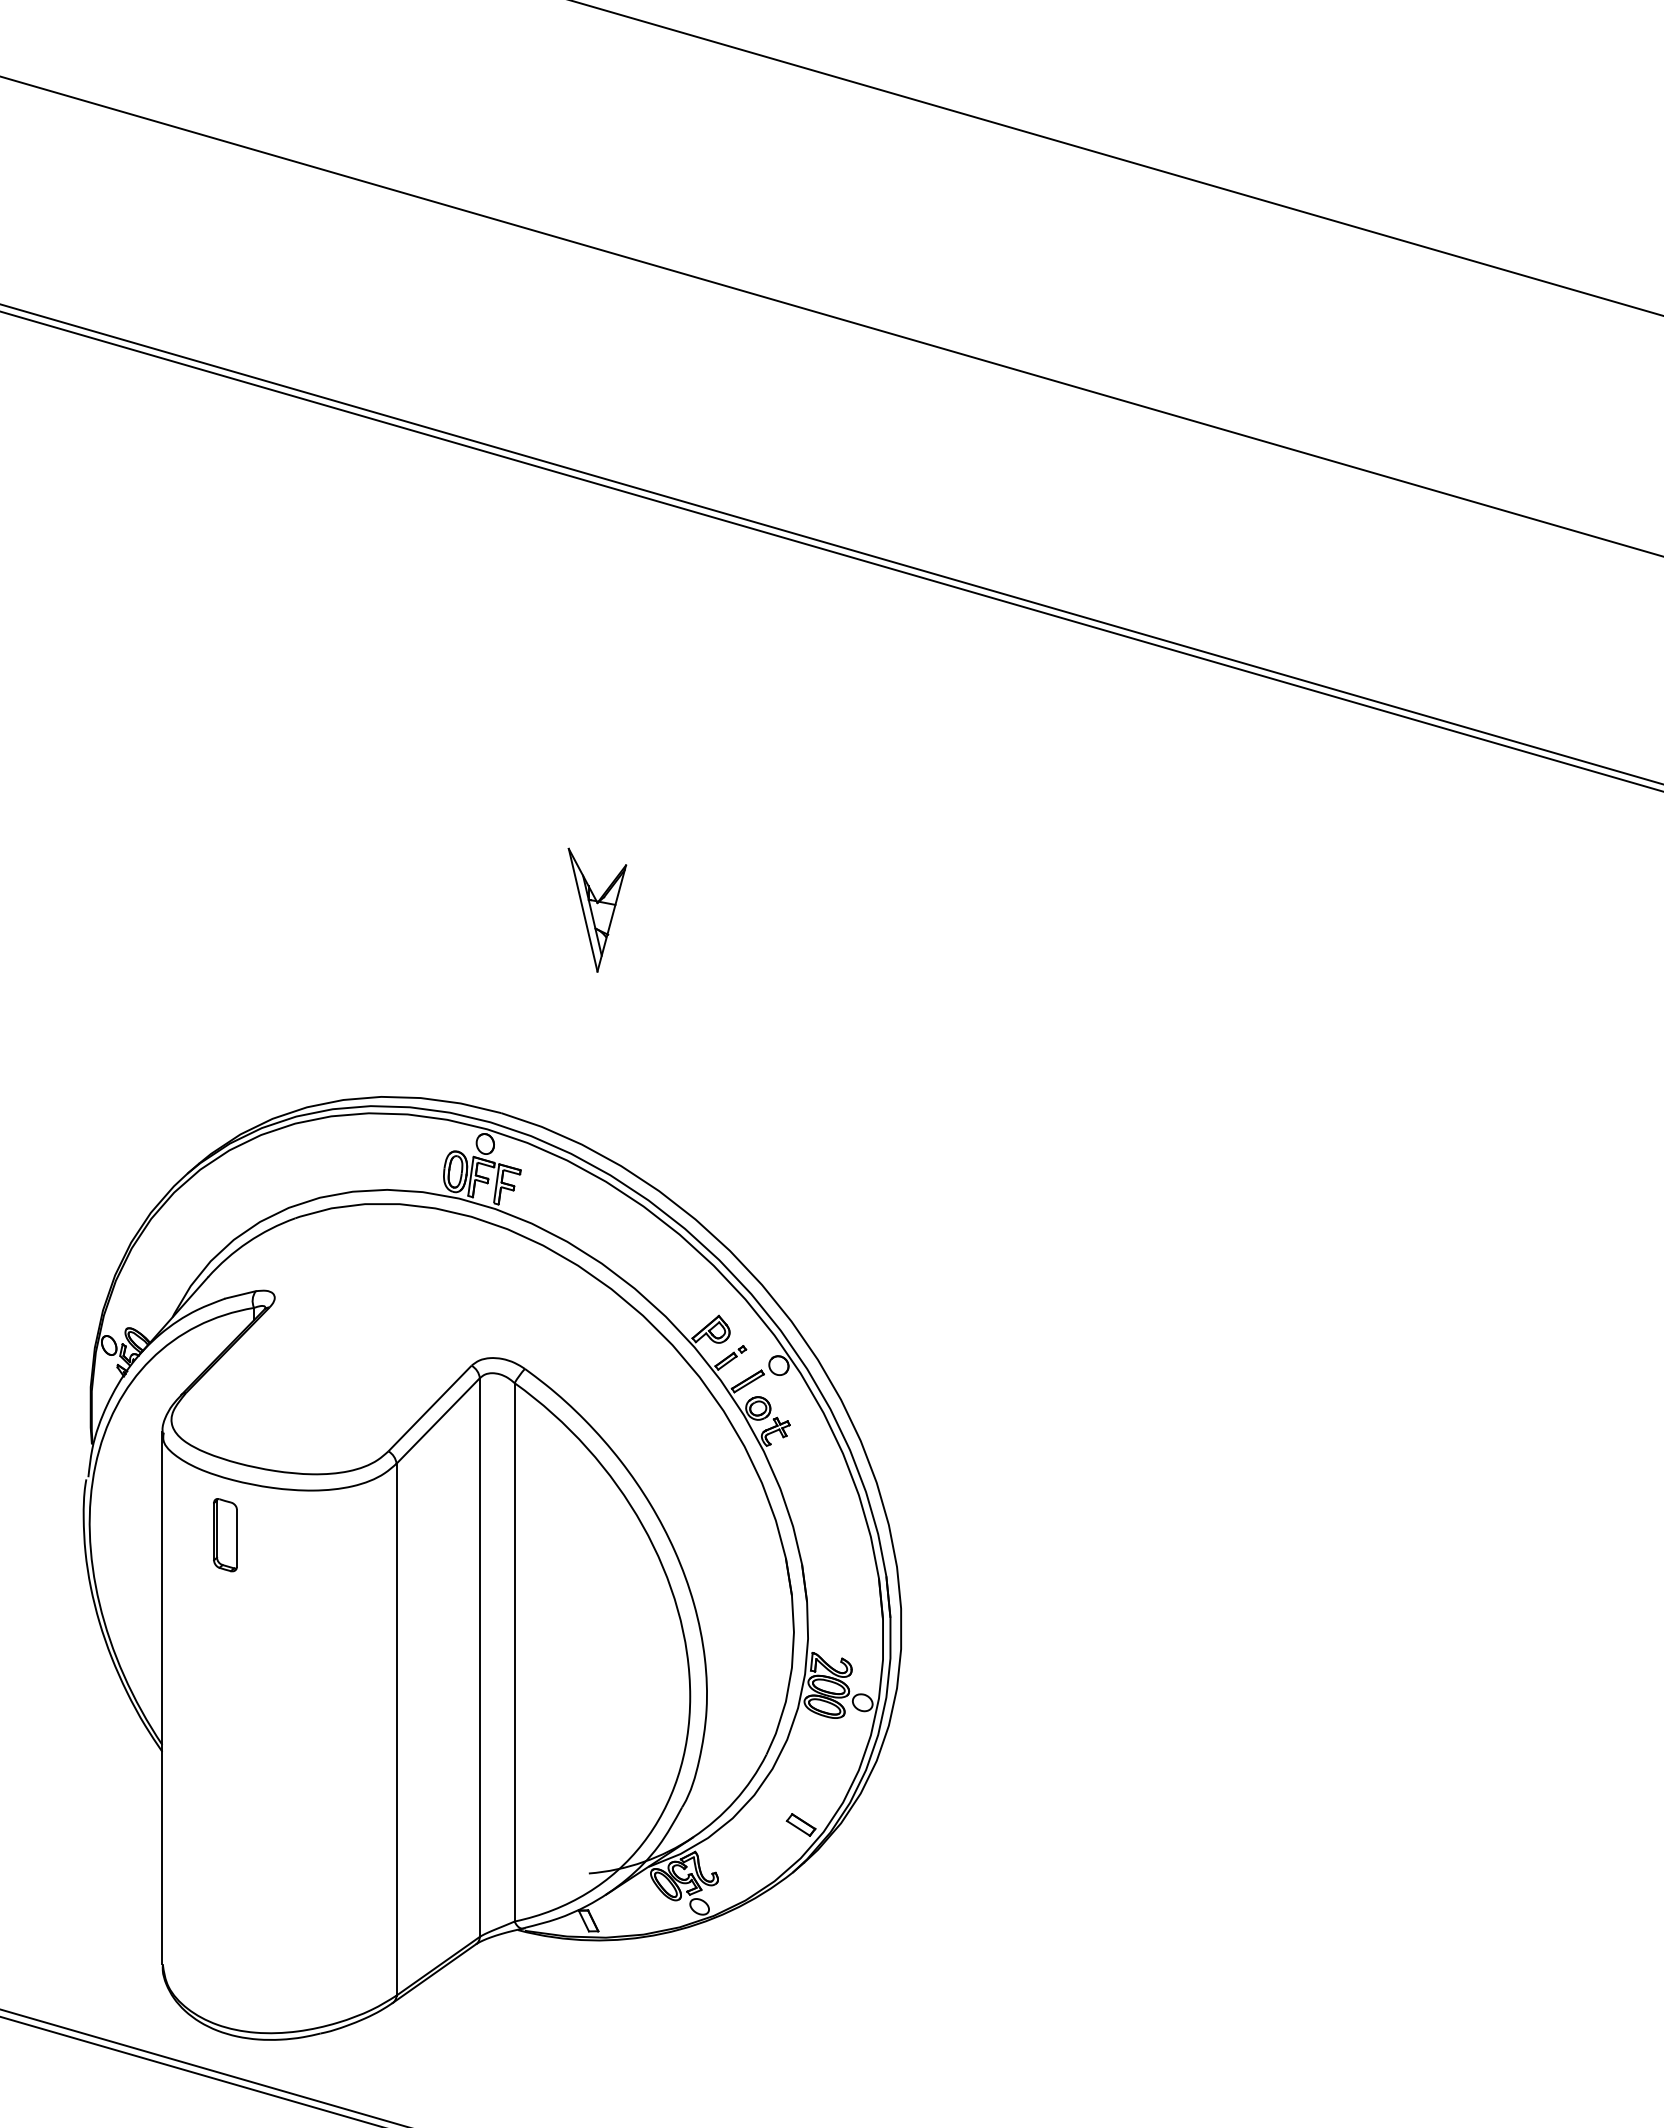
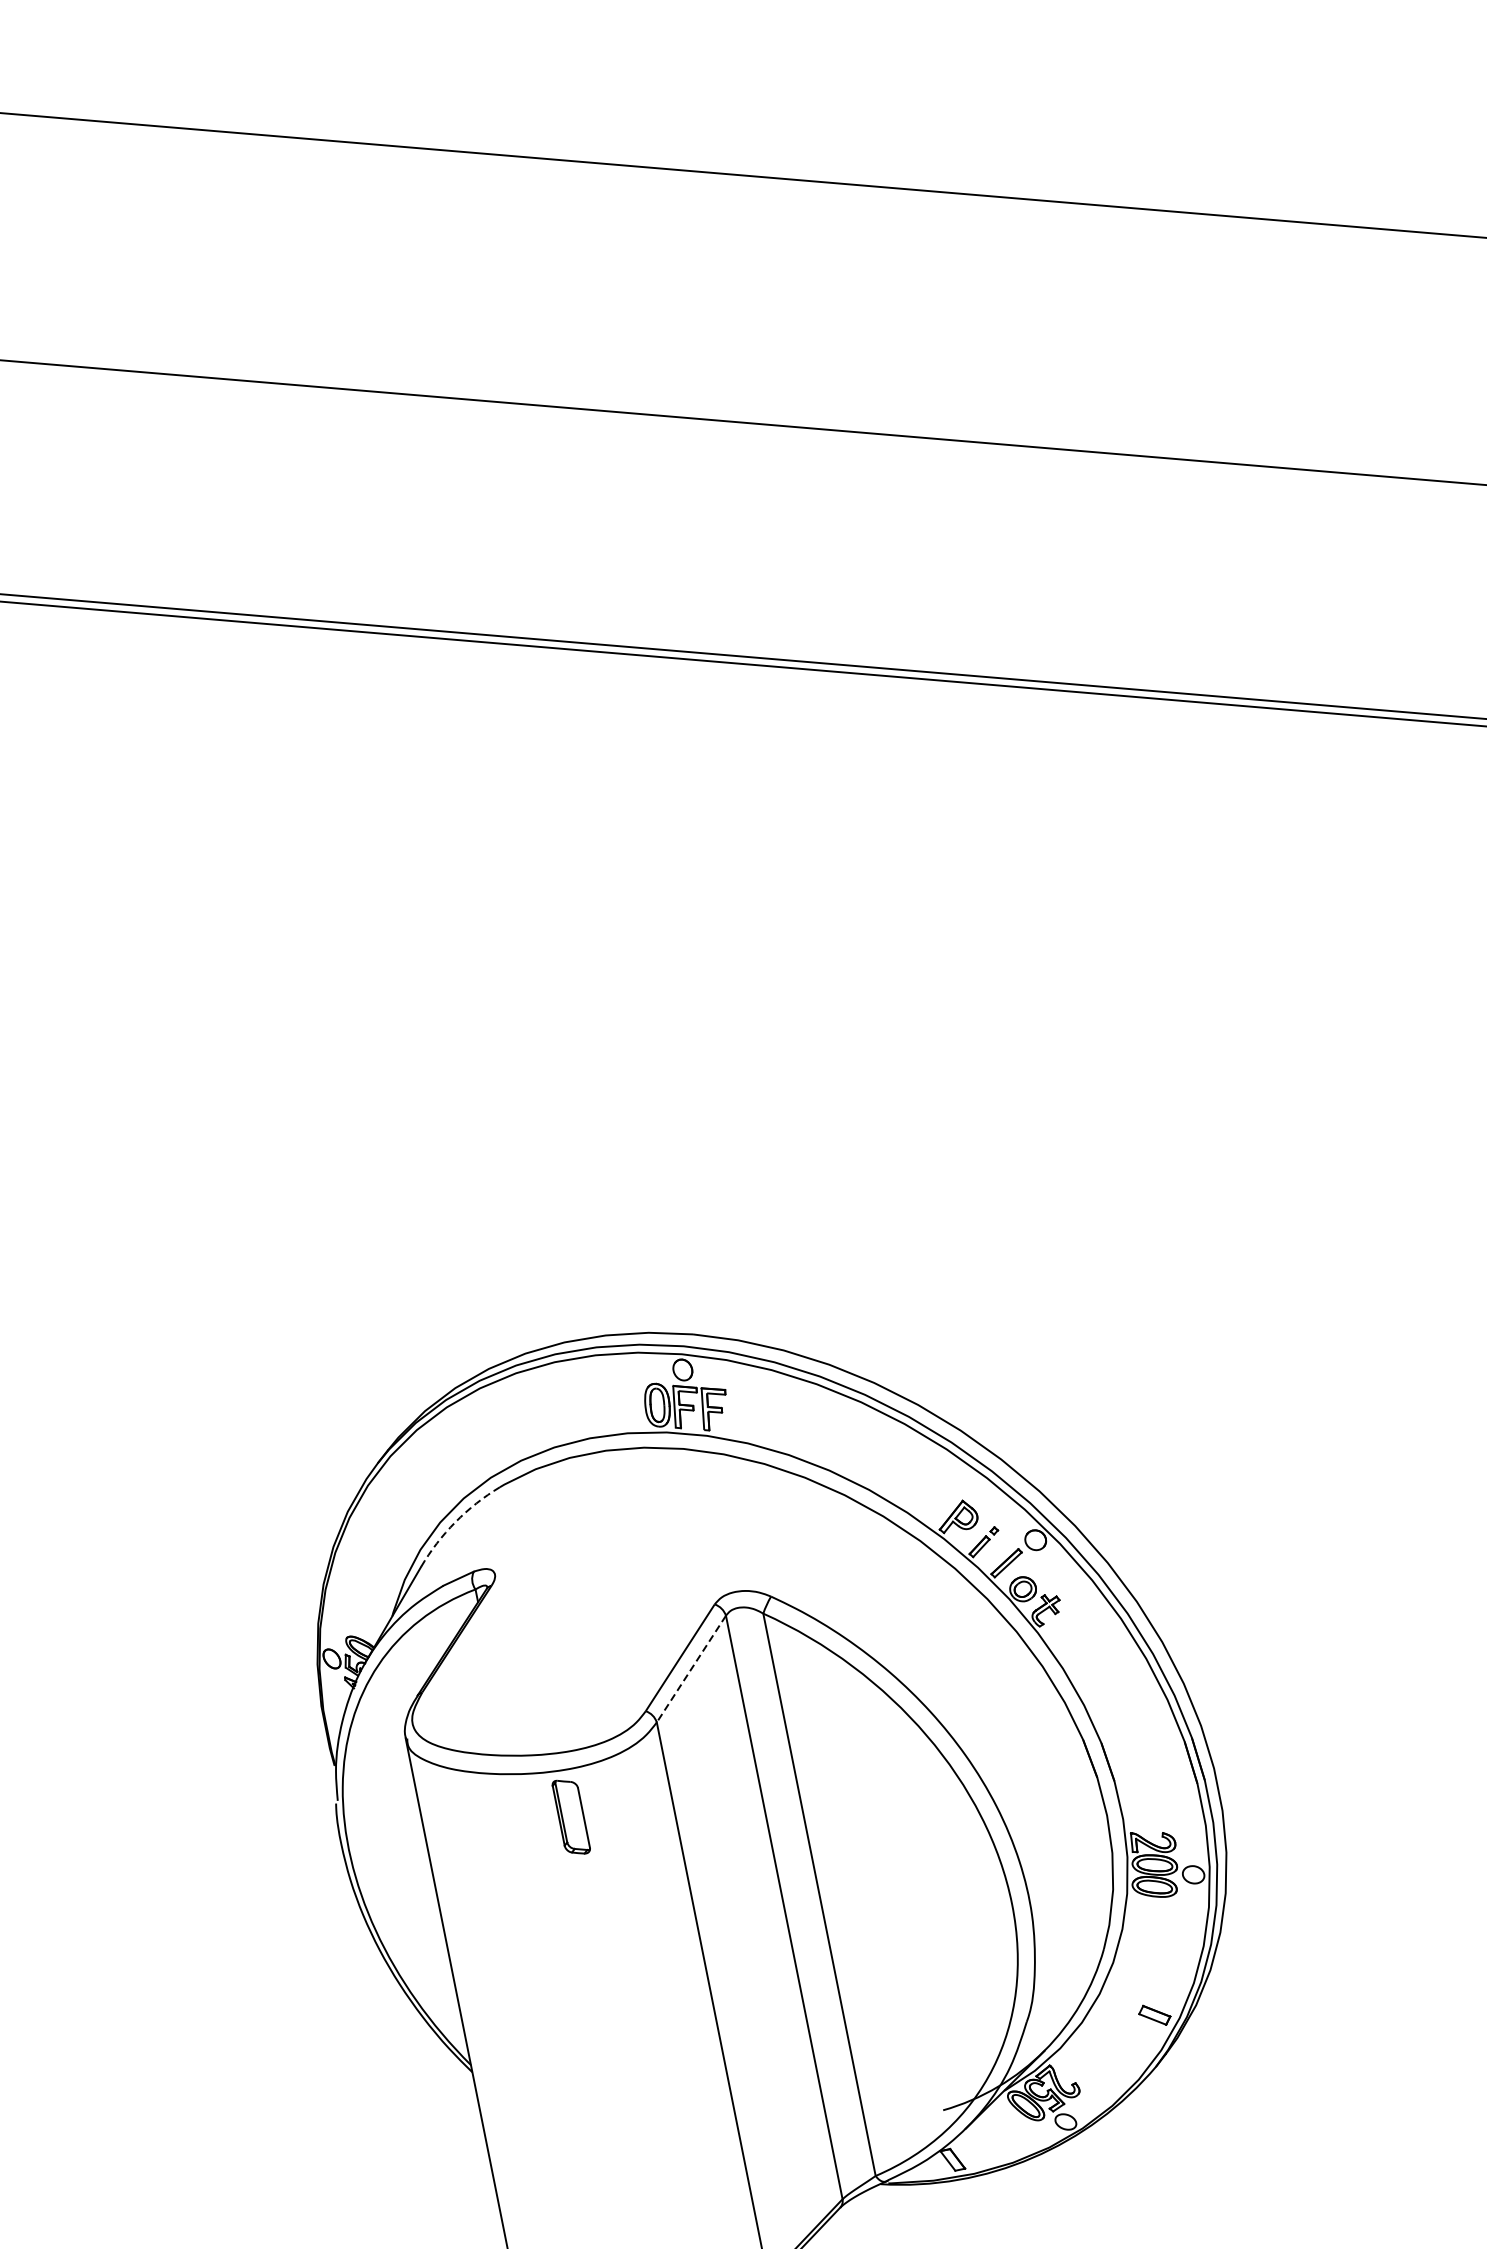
part: (597, 909) -> (751, 1101), removed
arc: (247, 1242) -> (454, 1522), solid -> dashed
line: (438, 1420) -> (691, 1668), solid -> dashed
part: (225, 1535) -> (571, 1817), moved

